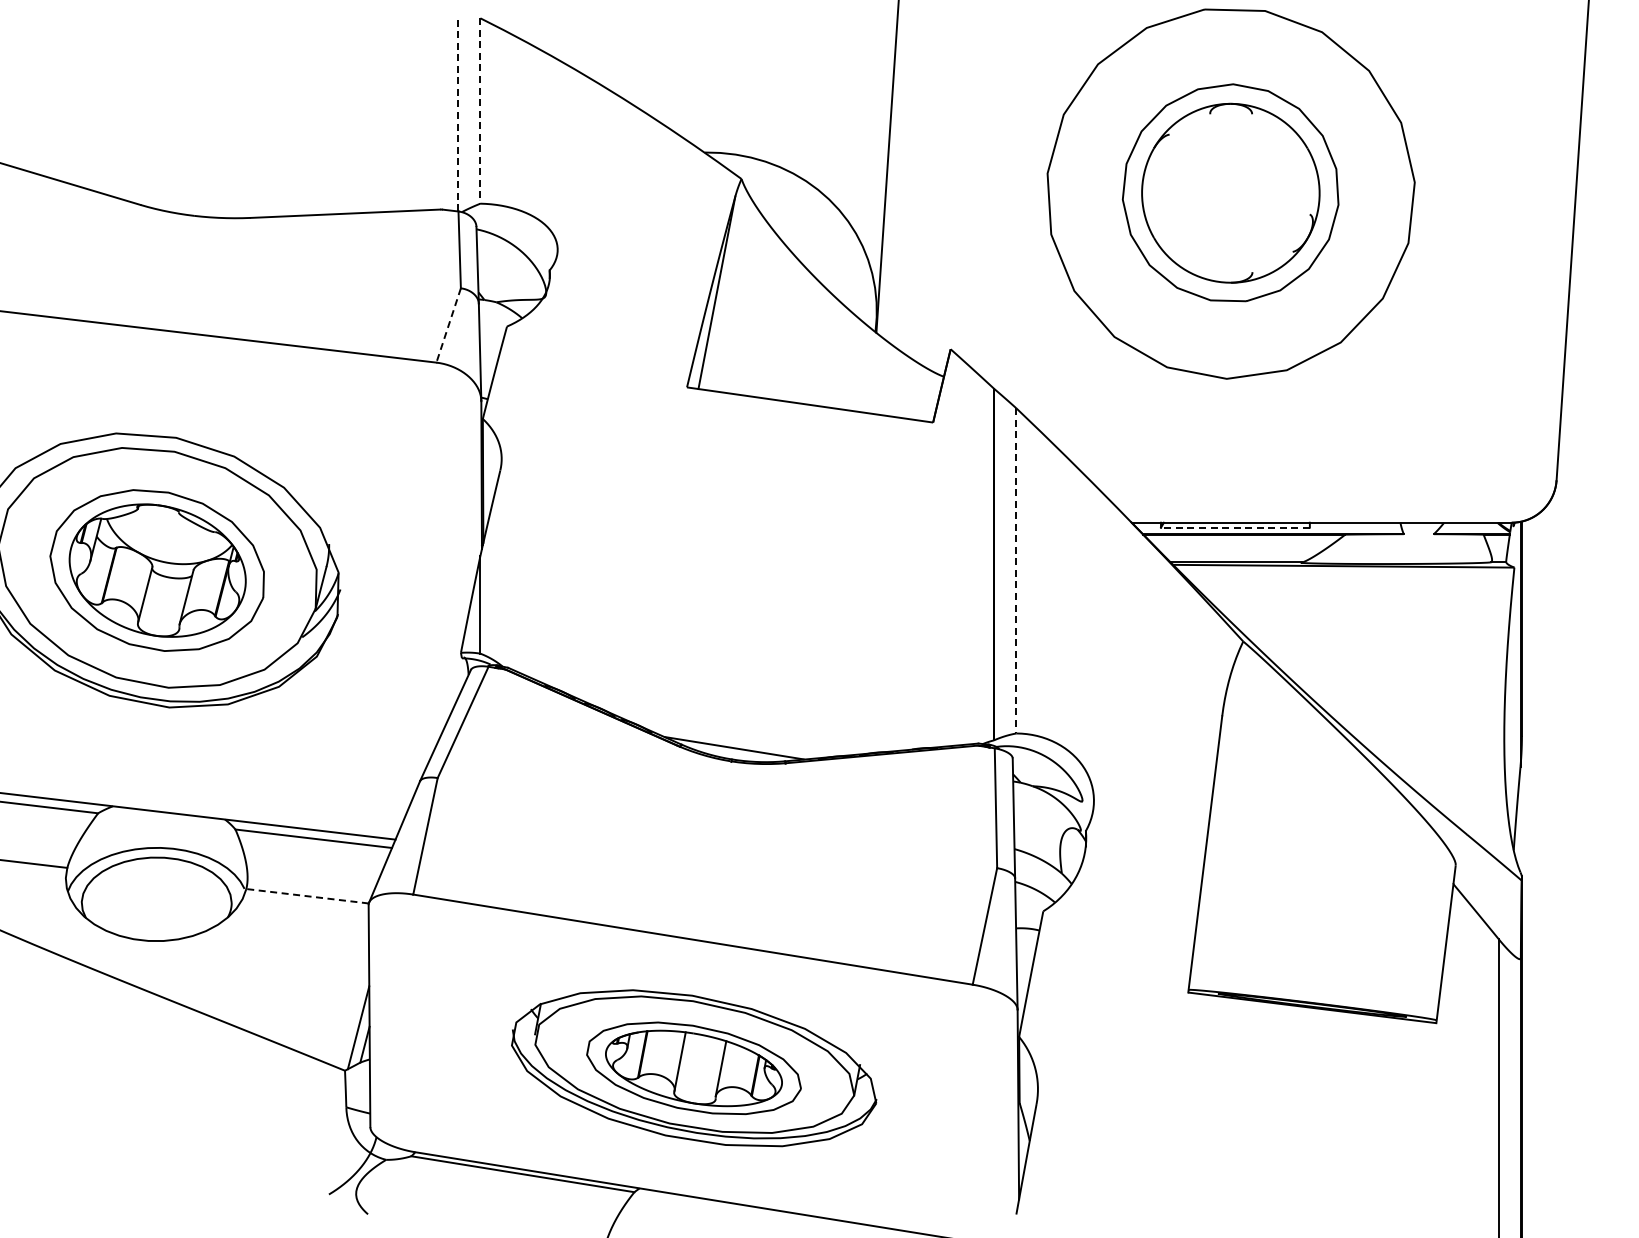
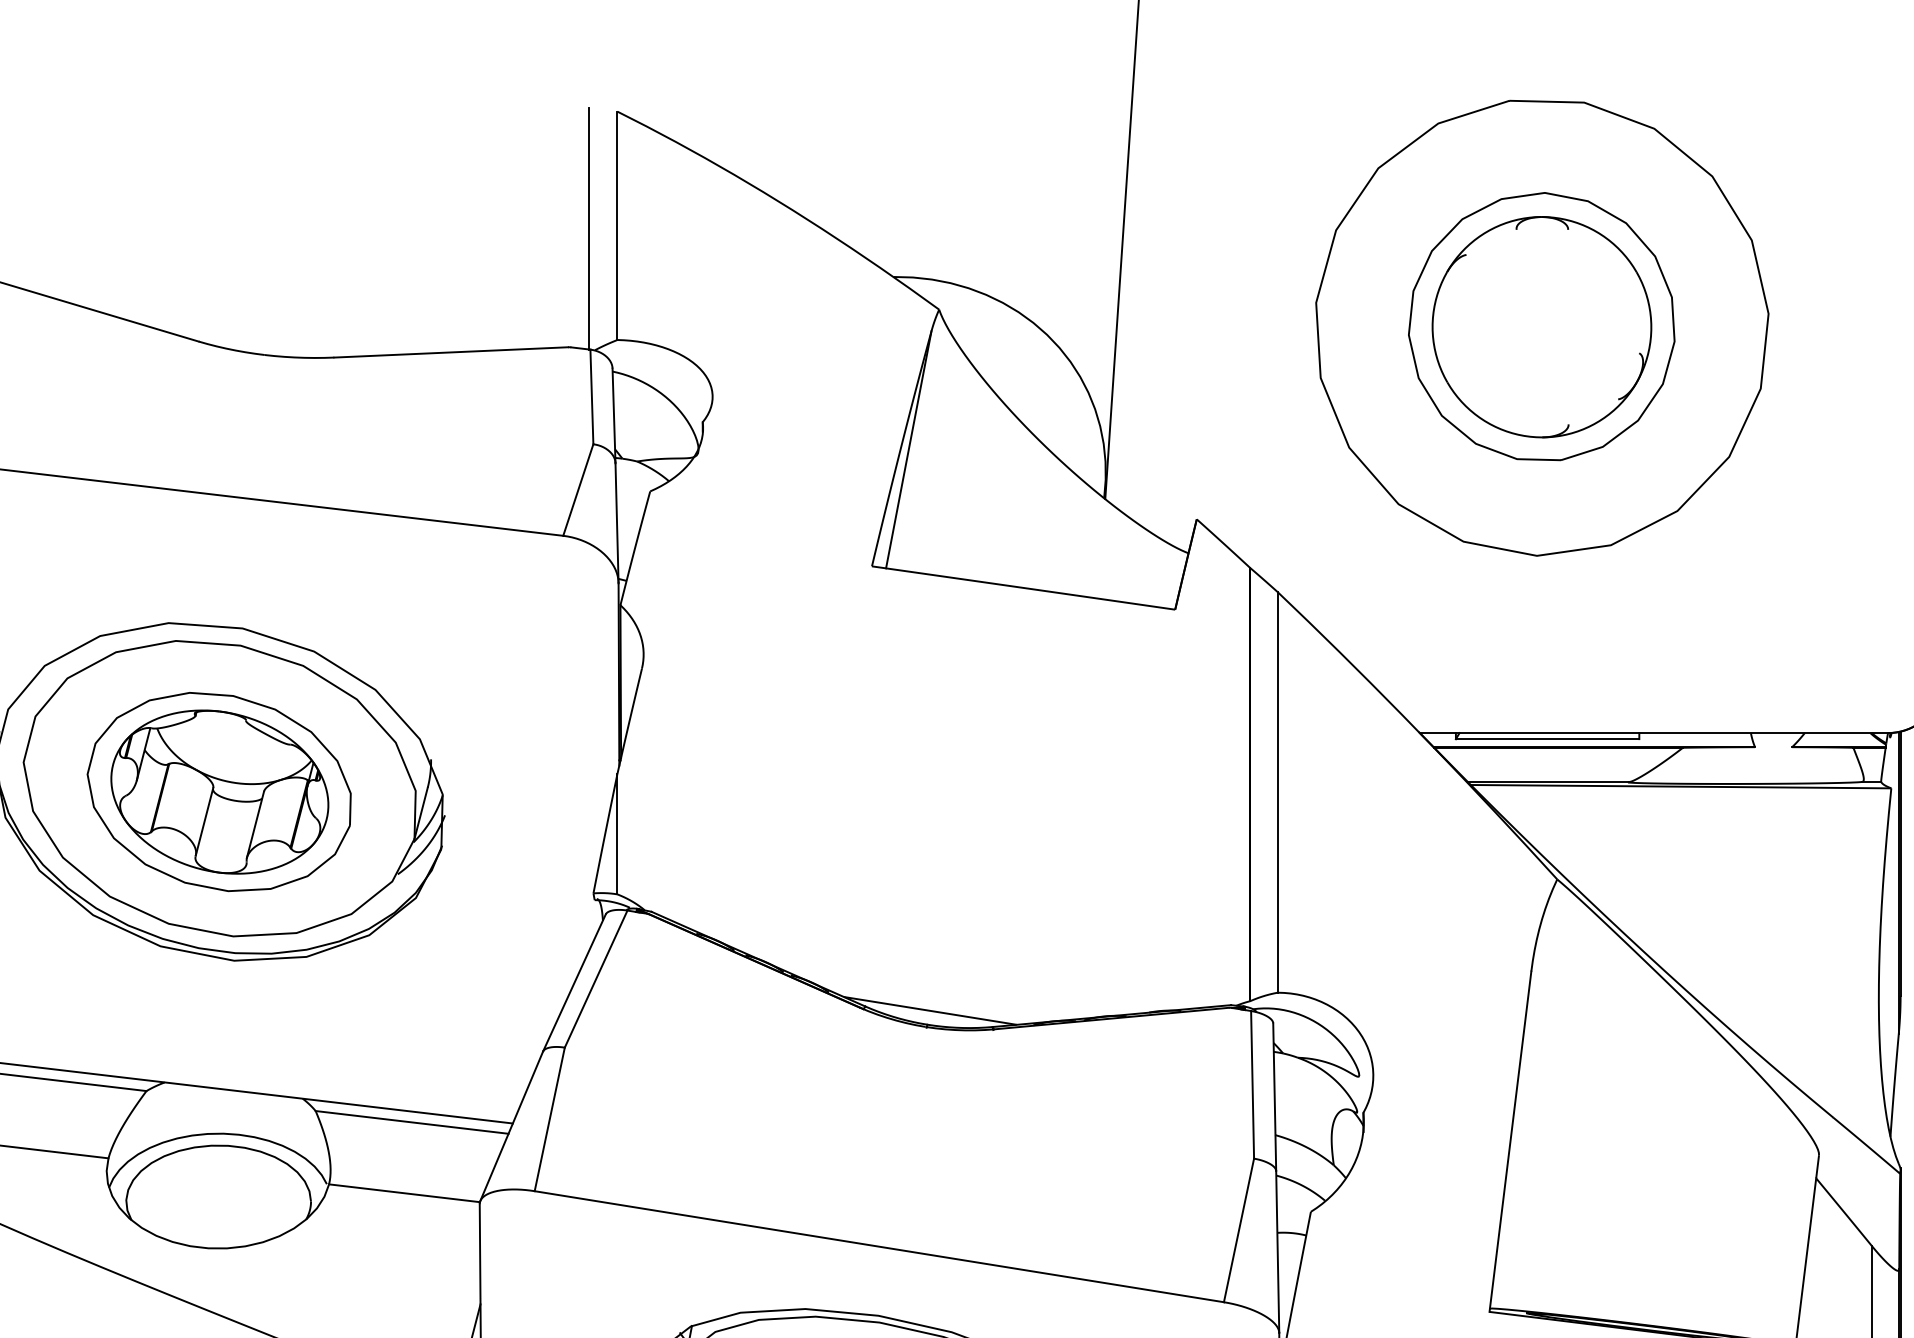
line: (480, 111) -> (617, 226), dashed -> solid
line: (457, 112) -> (589, 227), dashed -> solid
line: (448, 325) -> (578, 490), dashed -> solid
line: (1234, 527) -> (1546, 738), dashed -> solid
line: (1016, 570) -> (1277, 791), dashed -> solid
line: (307, 896) -> (404, 1193), dashed -> solid

